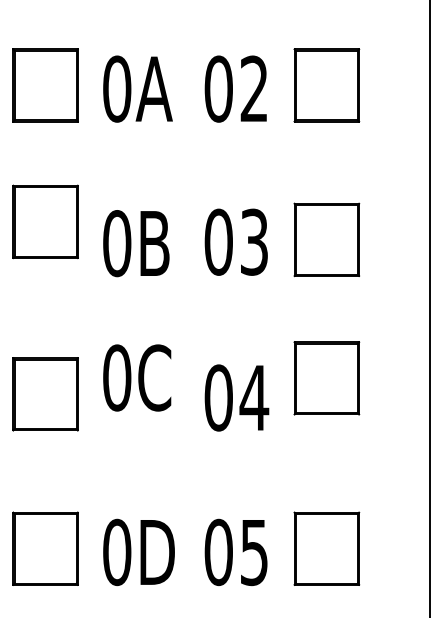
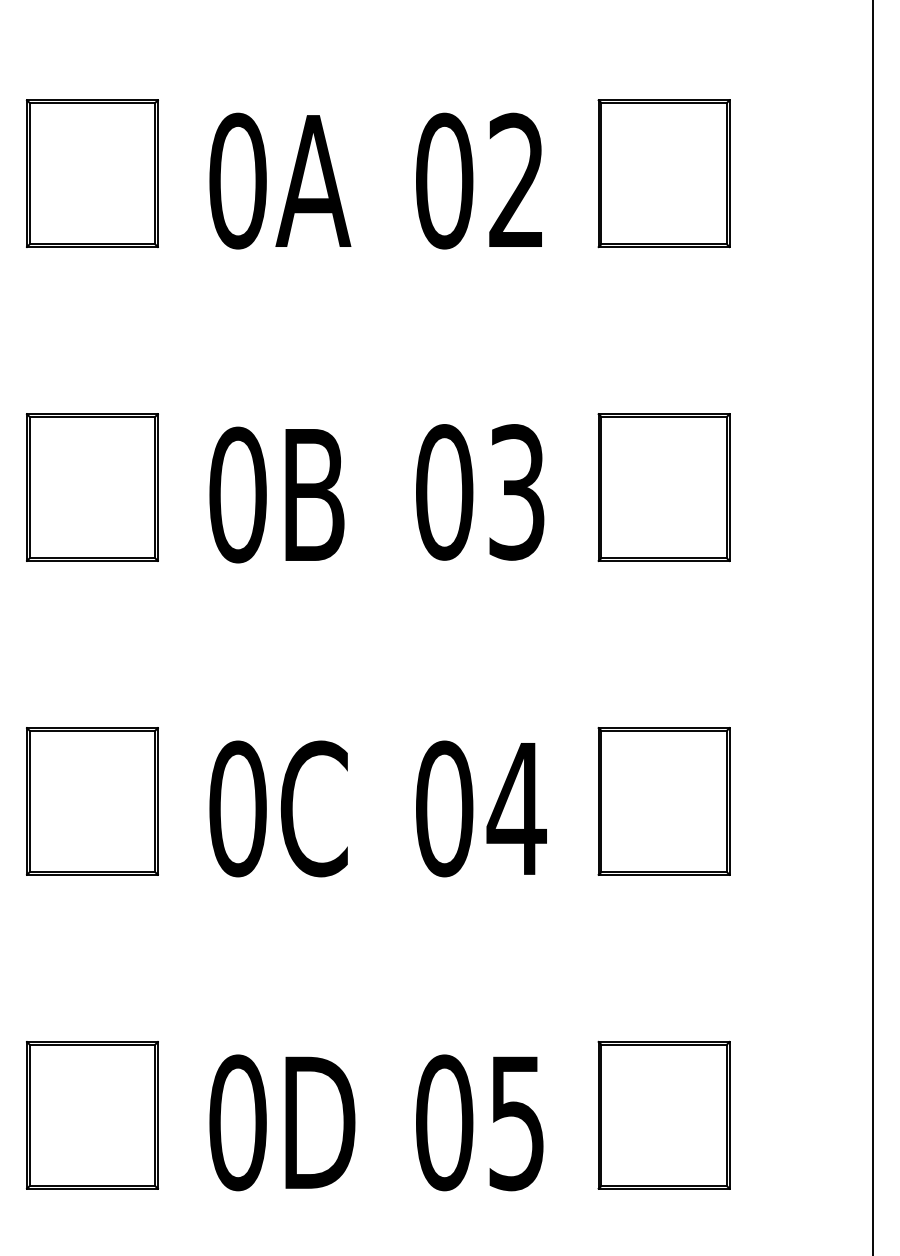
part: (45, 221) -> (92, 486), moved
text: (137, 377) -> (279, 807), moved
part: (326, 378) -> (663, 801), moved

